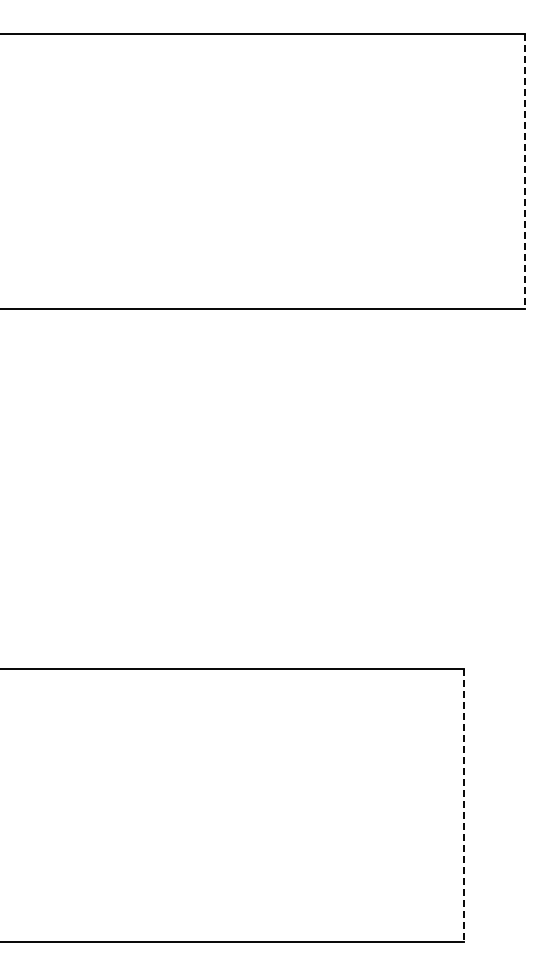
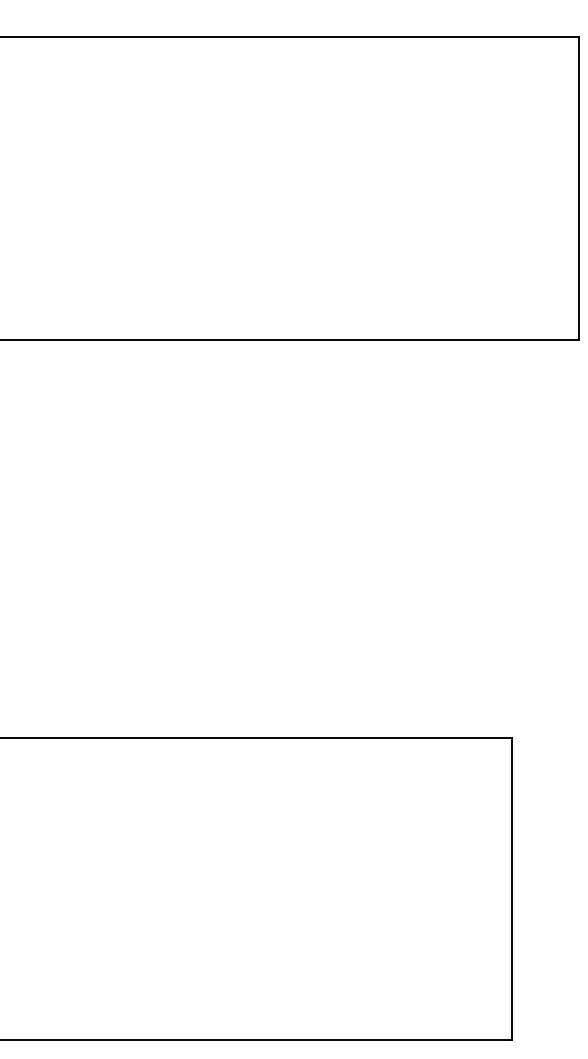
line: (525, 171) -> (579, 189), dashed -> solid
line: (464, 805) -> (512, 888), dashed -> solid

